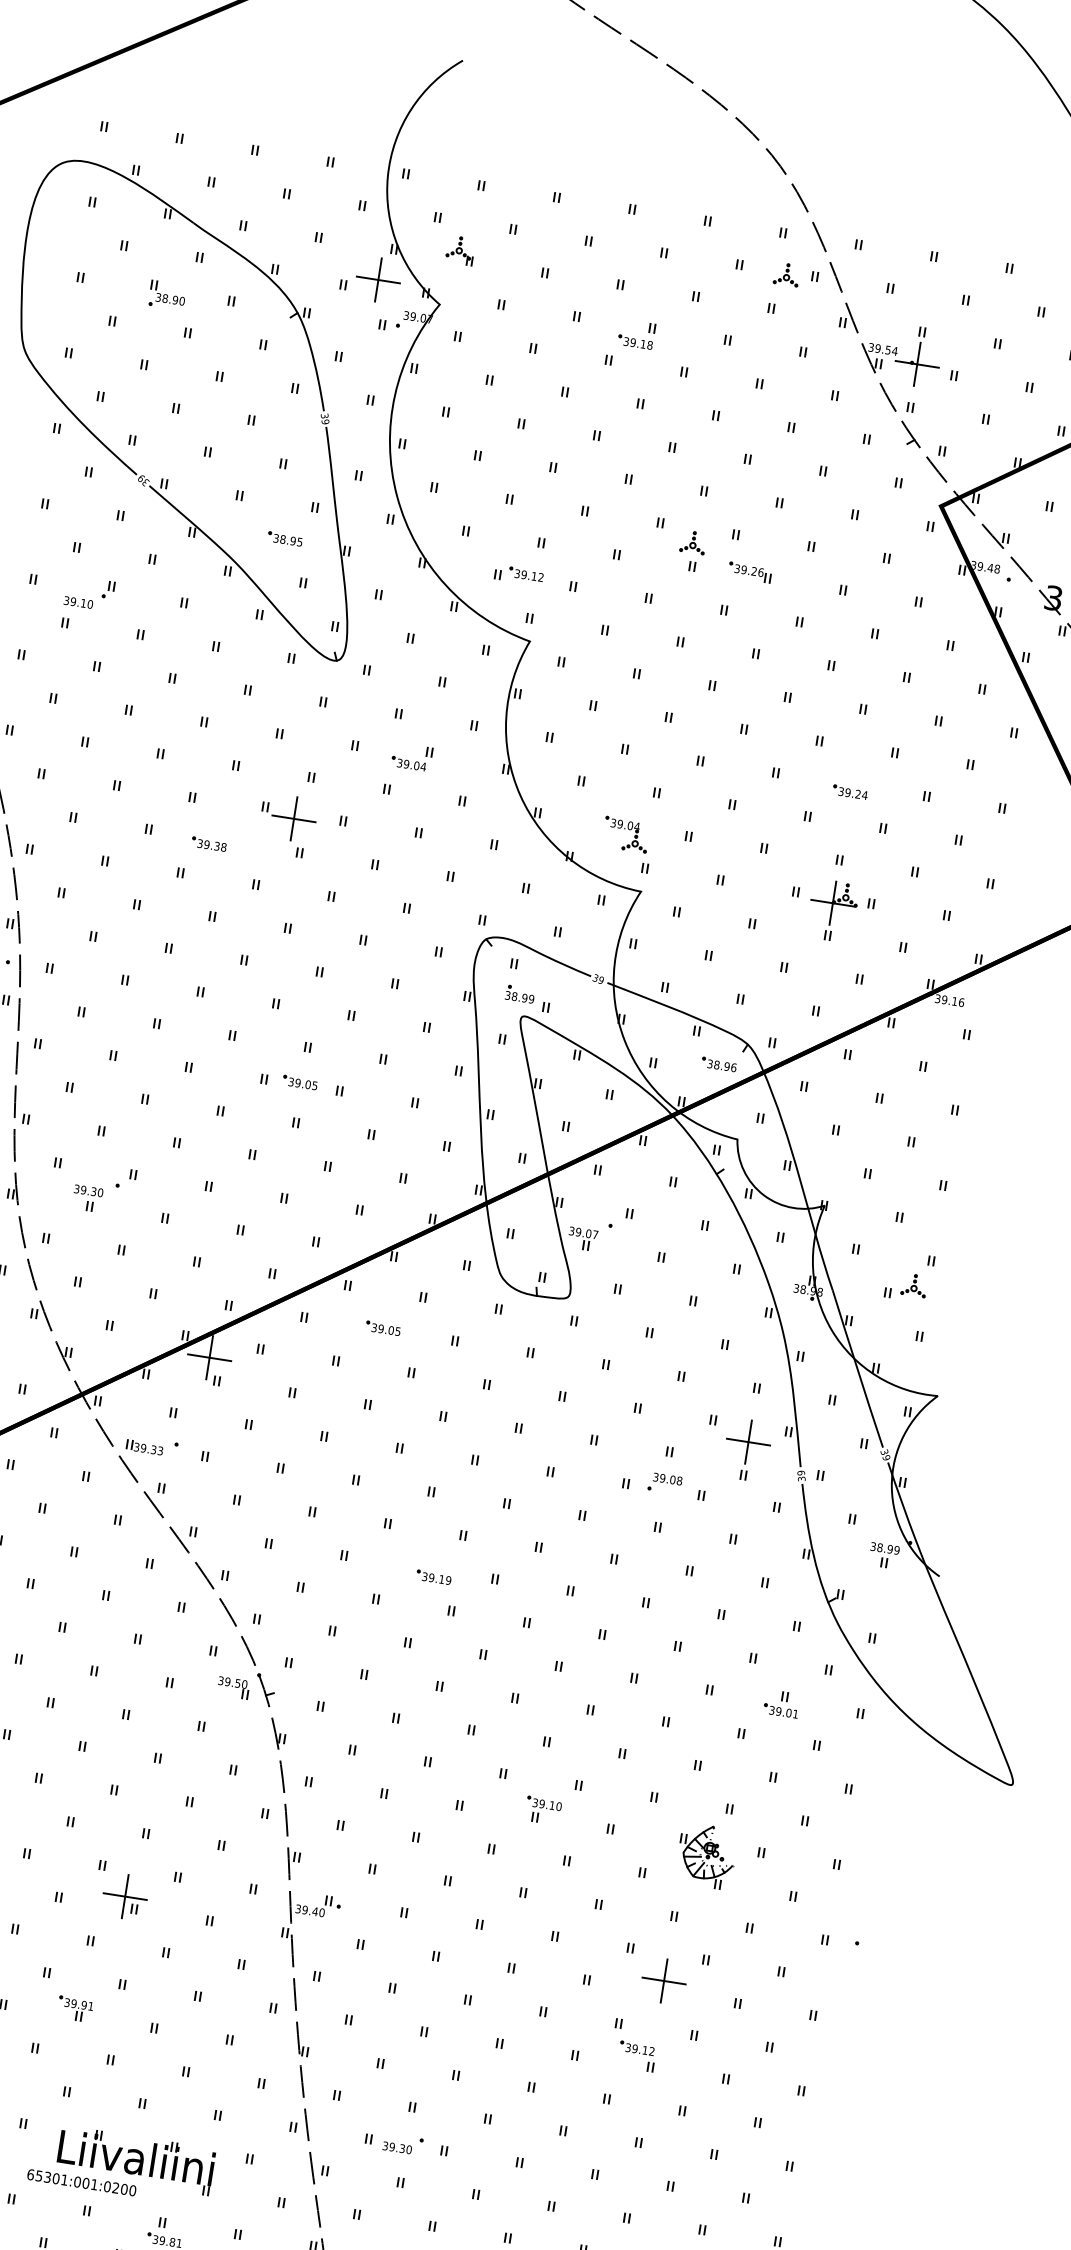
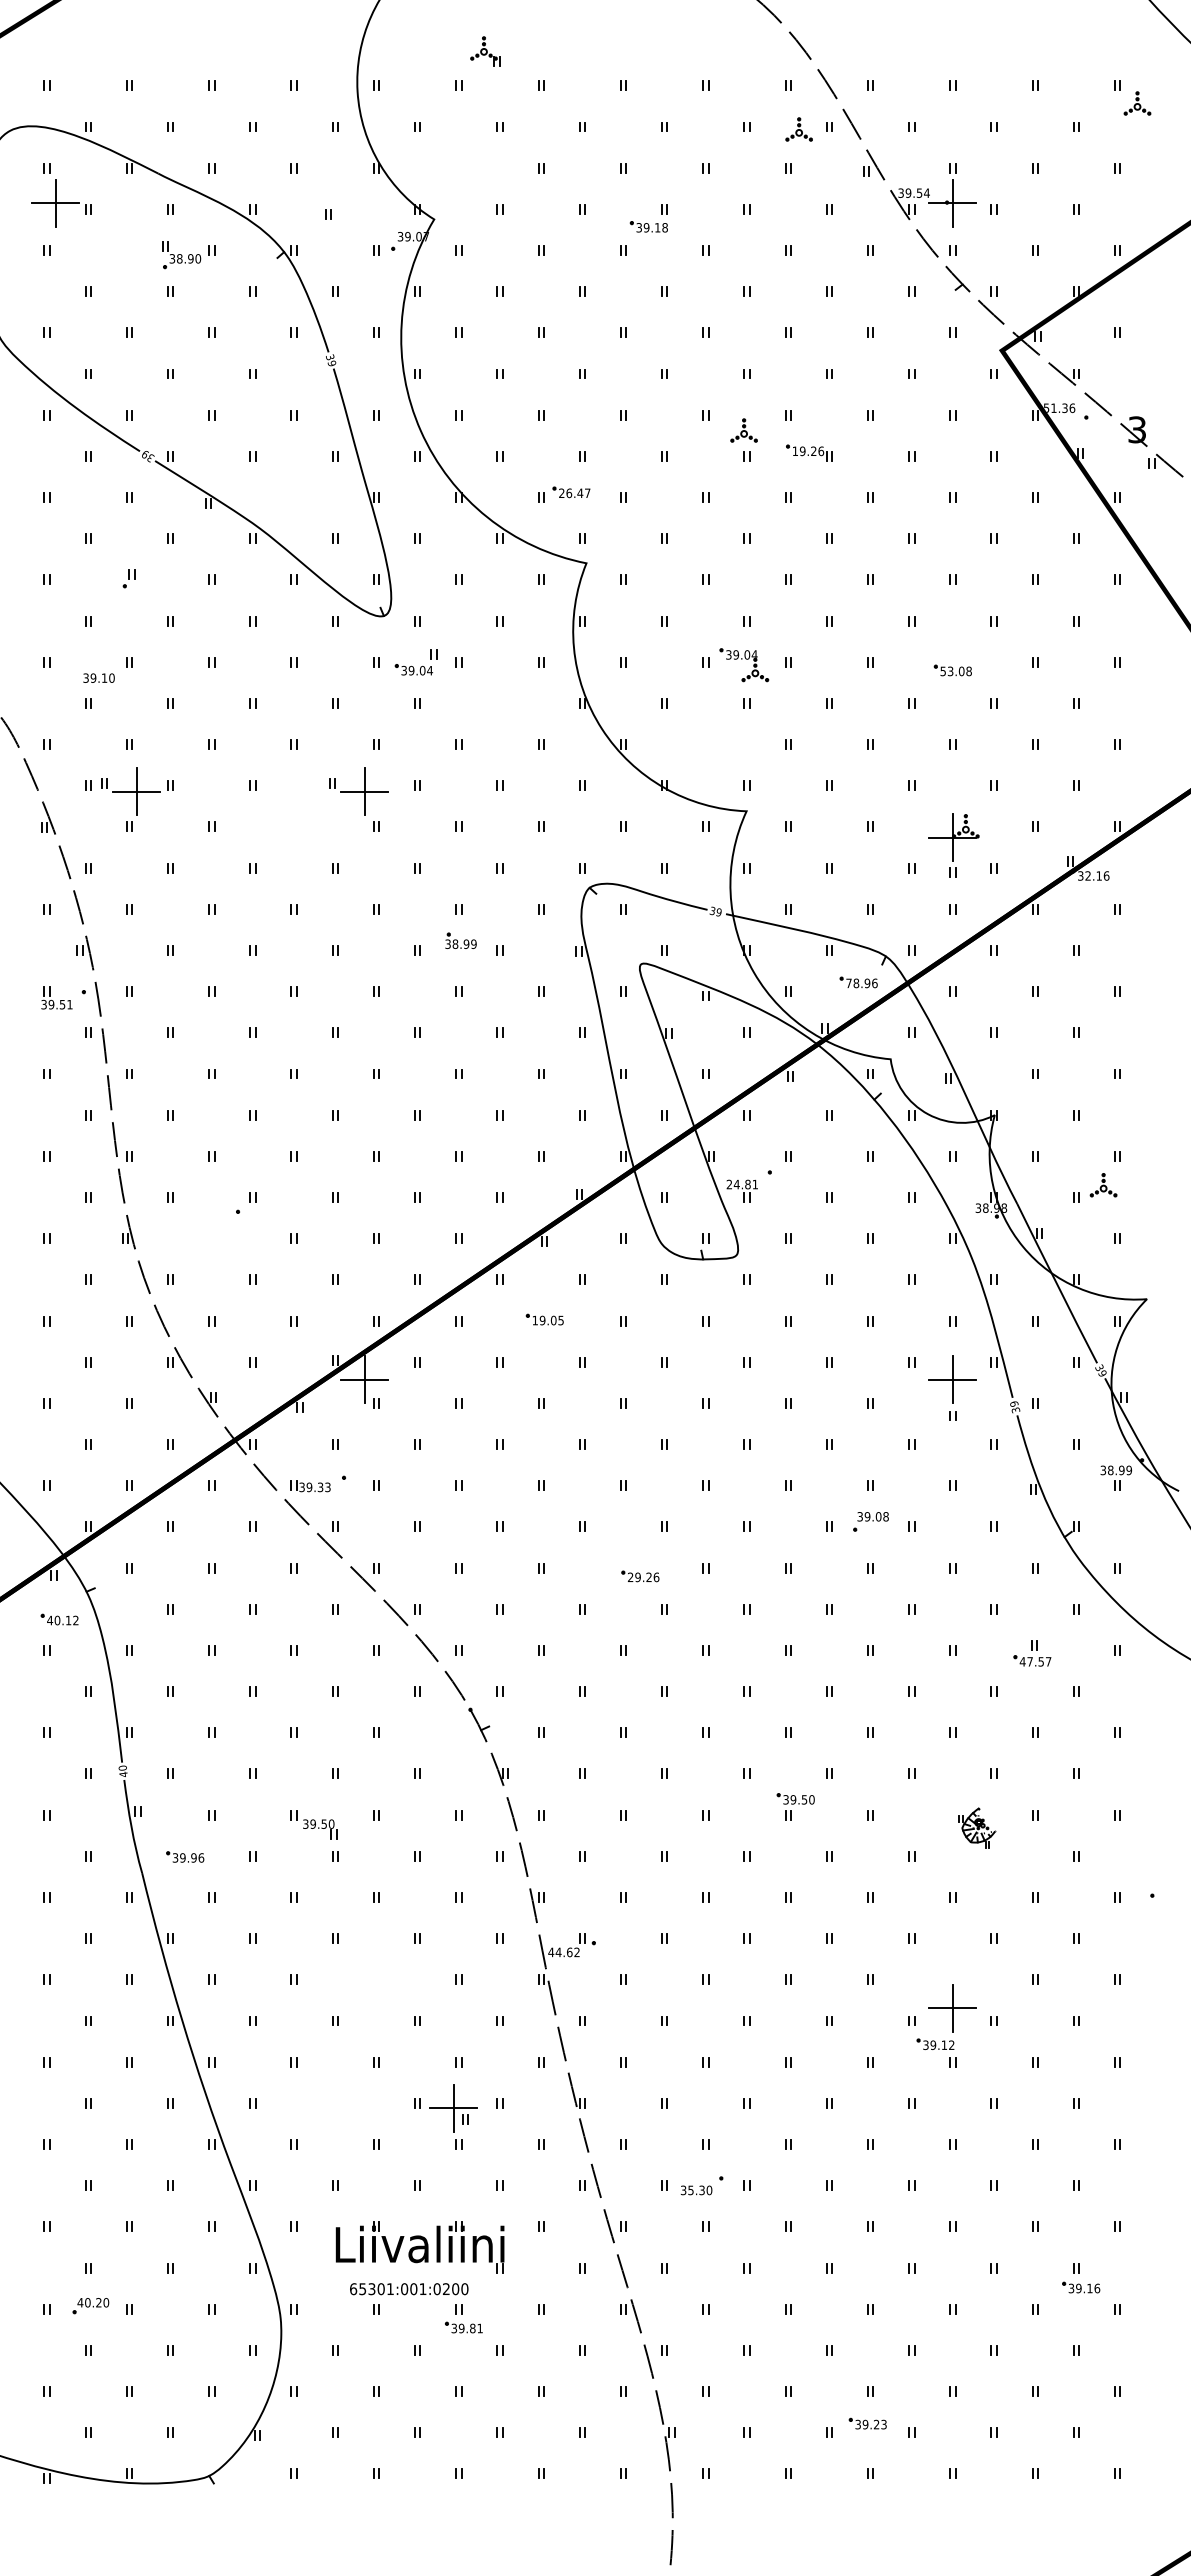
part: (460, 250) -> (485, 51), moved
part: (378, 280) -> (55, 203), moved
part: (167, 295) -> (181, 255), moved
part: (285, 538) -> (308, 494), removed
text: (985, 567) -> (1059, 408), 39.48 -> 51.36
text: (737, 569) -> (795, 451), 39.26 -> 19.26
text: (528, 575) -> (574, 493), 39.12 -> 26.47
text: (78, 601) -> (98, 677), moved
part: (411, 757) -> (415, 662), moved
part: (79, 785) -> (130, 791), added
text: (853, 793) -> (956, 671), 39.24 -> 53.08
part: (625, 829) -> (742, 659), moved
part: (209, 843) -> (278, 832), removed
part: (832, 910) -> (953, 845), moved
part: (519, 993) -> (460, 940), moved
text: (944, 999) -> (1087, 875), 39.16 -> 32.16
text: (709, 1064) -> (848, 983), 38.96 -> 78.96
part: (300, 1082) -> (415, 1071), removed
part: (87, 1198) -> (207, 1230), removed
text: (582, 1232) -> (741, 1184), 39.07 -> 24.81
text: (373, 1327) -> (534, 1320), 39.05 -> 19.05
part: (664, 1483) -> (870, 1521), moved
text: (436, 1578) -> (643, 1577), 39.19 -> 29.26
part: (233, 1687) -> (320, 1829), moved
text: (783, 1711) -> (1035, 1661), 39.01 -> 47.57
text: (552, 1805) -> (804, 1799), 39.10 -> 39.50
part: (706, 1855) -> (977, 1827), size x0.6
part: (124, 1896) -> (453, 2108), moved
text: (309, 1910) -> (563, 1952), 39.40 -> 44.62
part: (663, 1981) -> (952, 2008), moved
part: (75, 2009) -> (330, 2096), removed
text: (391, 2146) -> (690, 2189), 39.30 -> 35.30
text: (82, 2183) -> (409, 2289), moved

